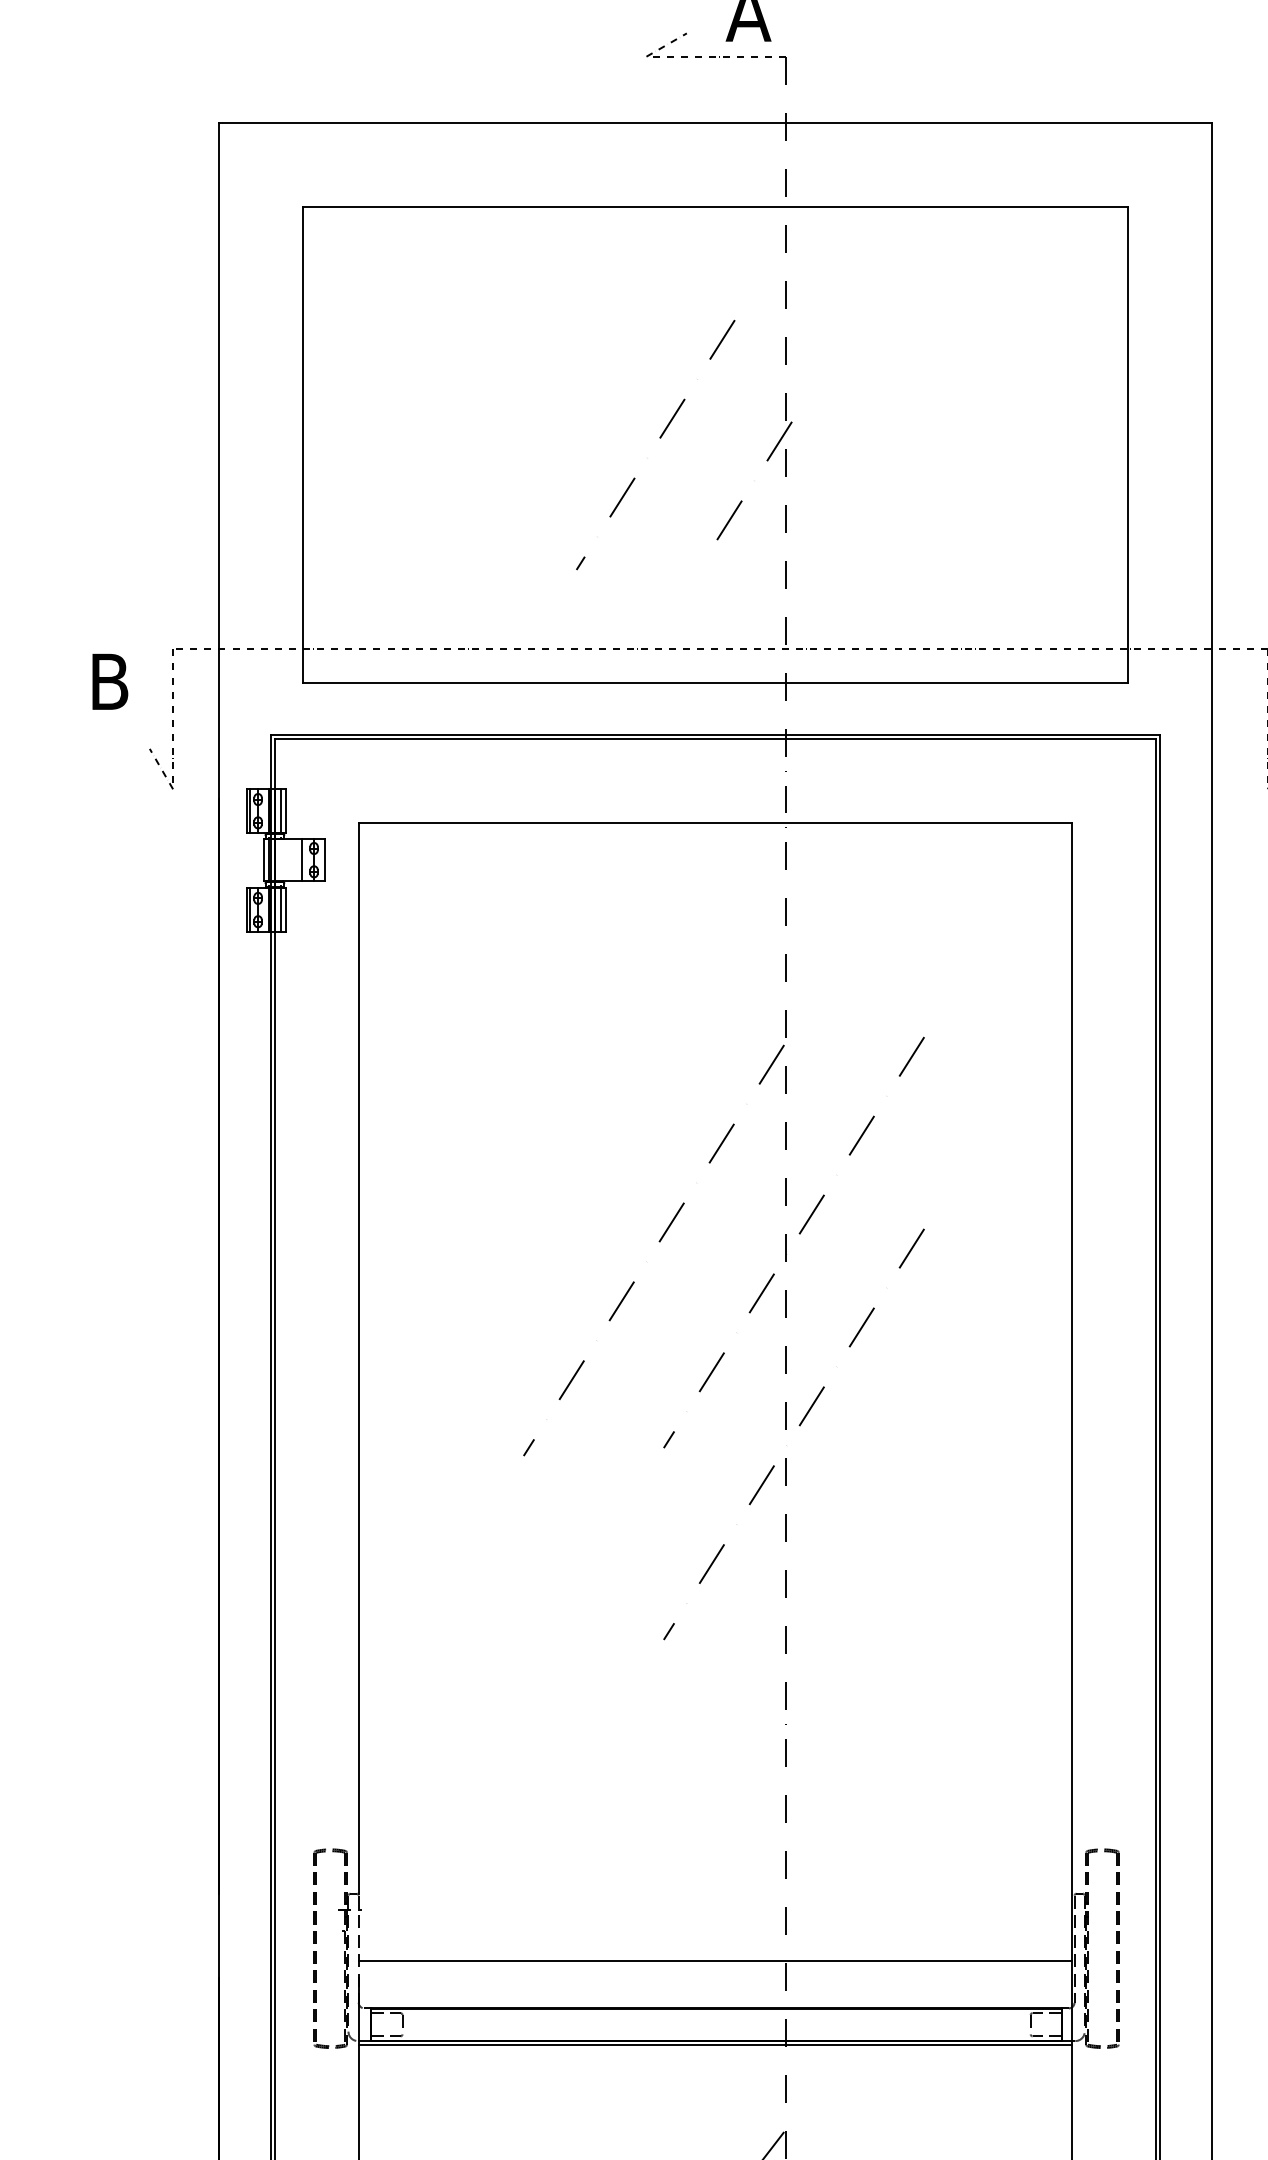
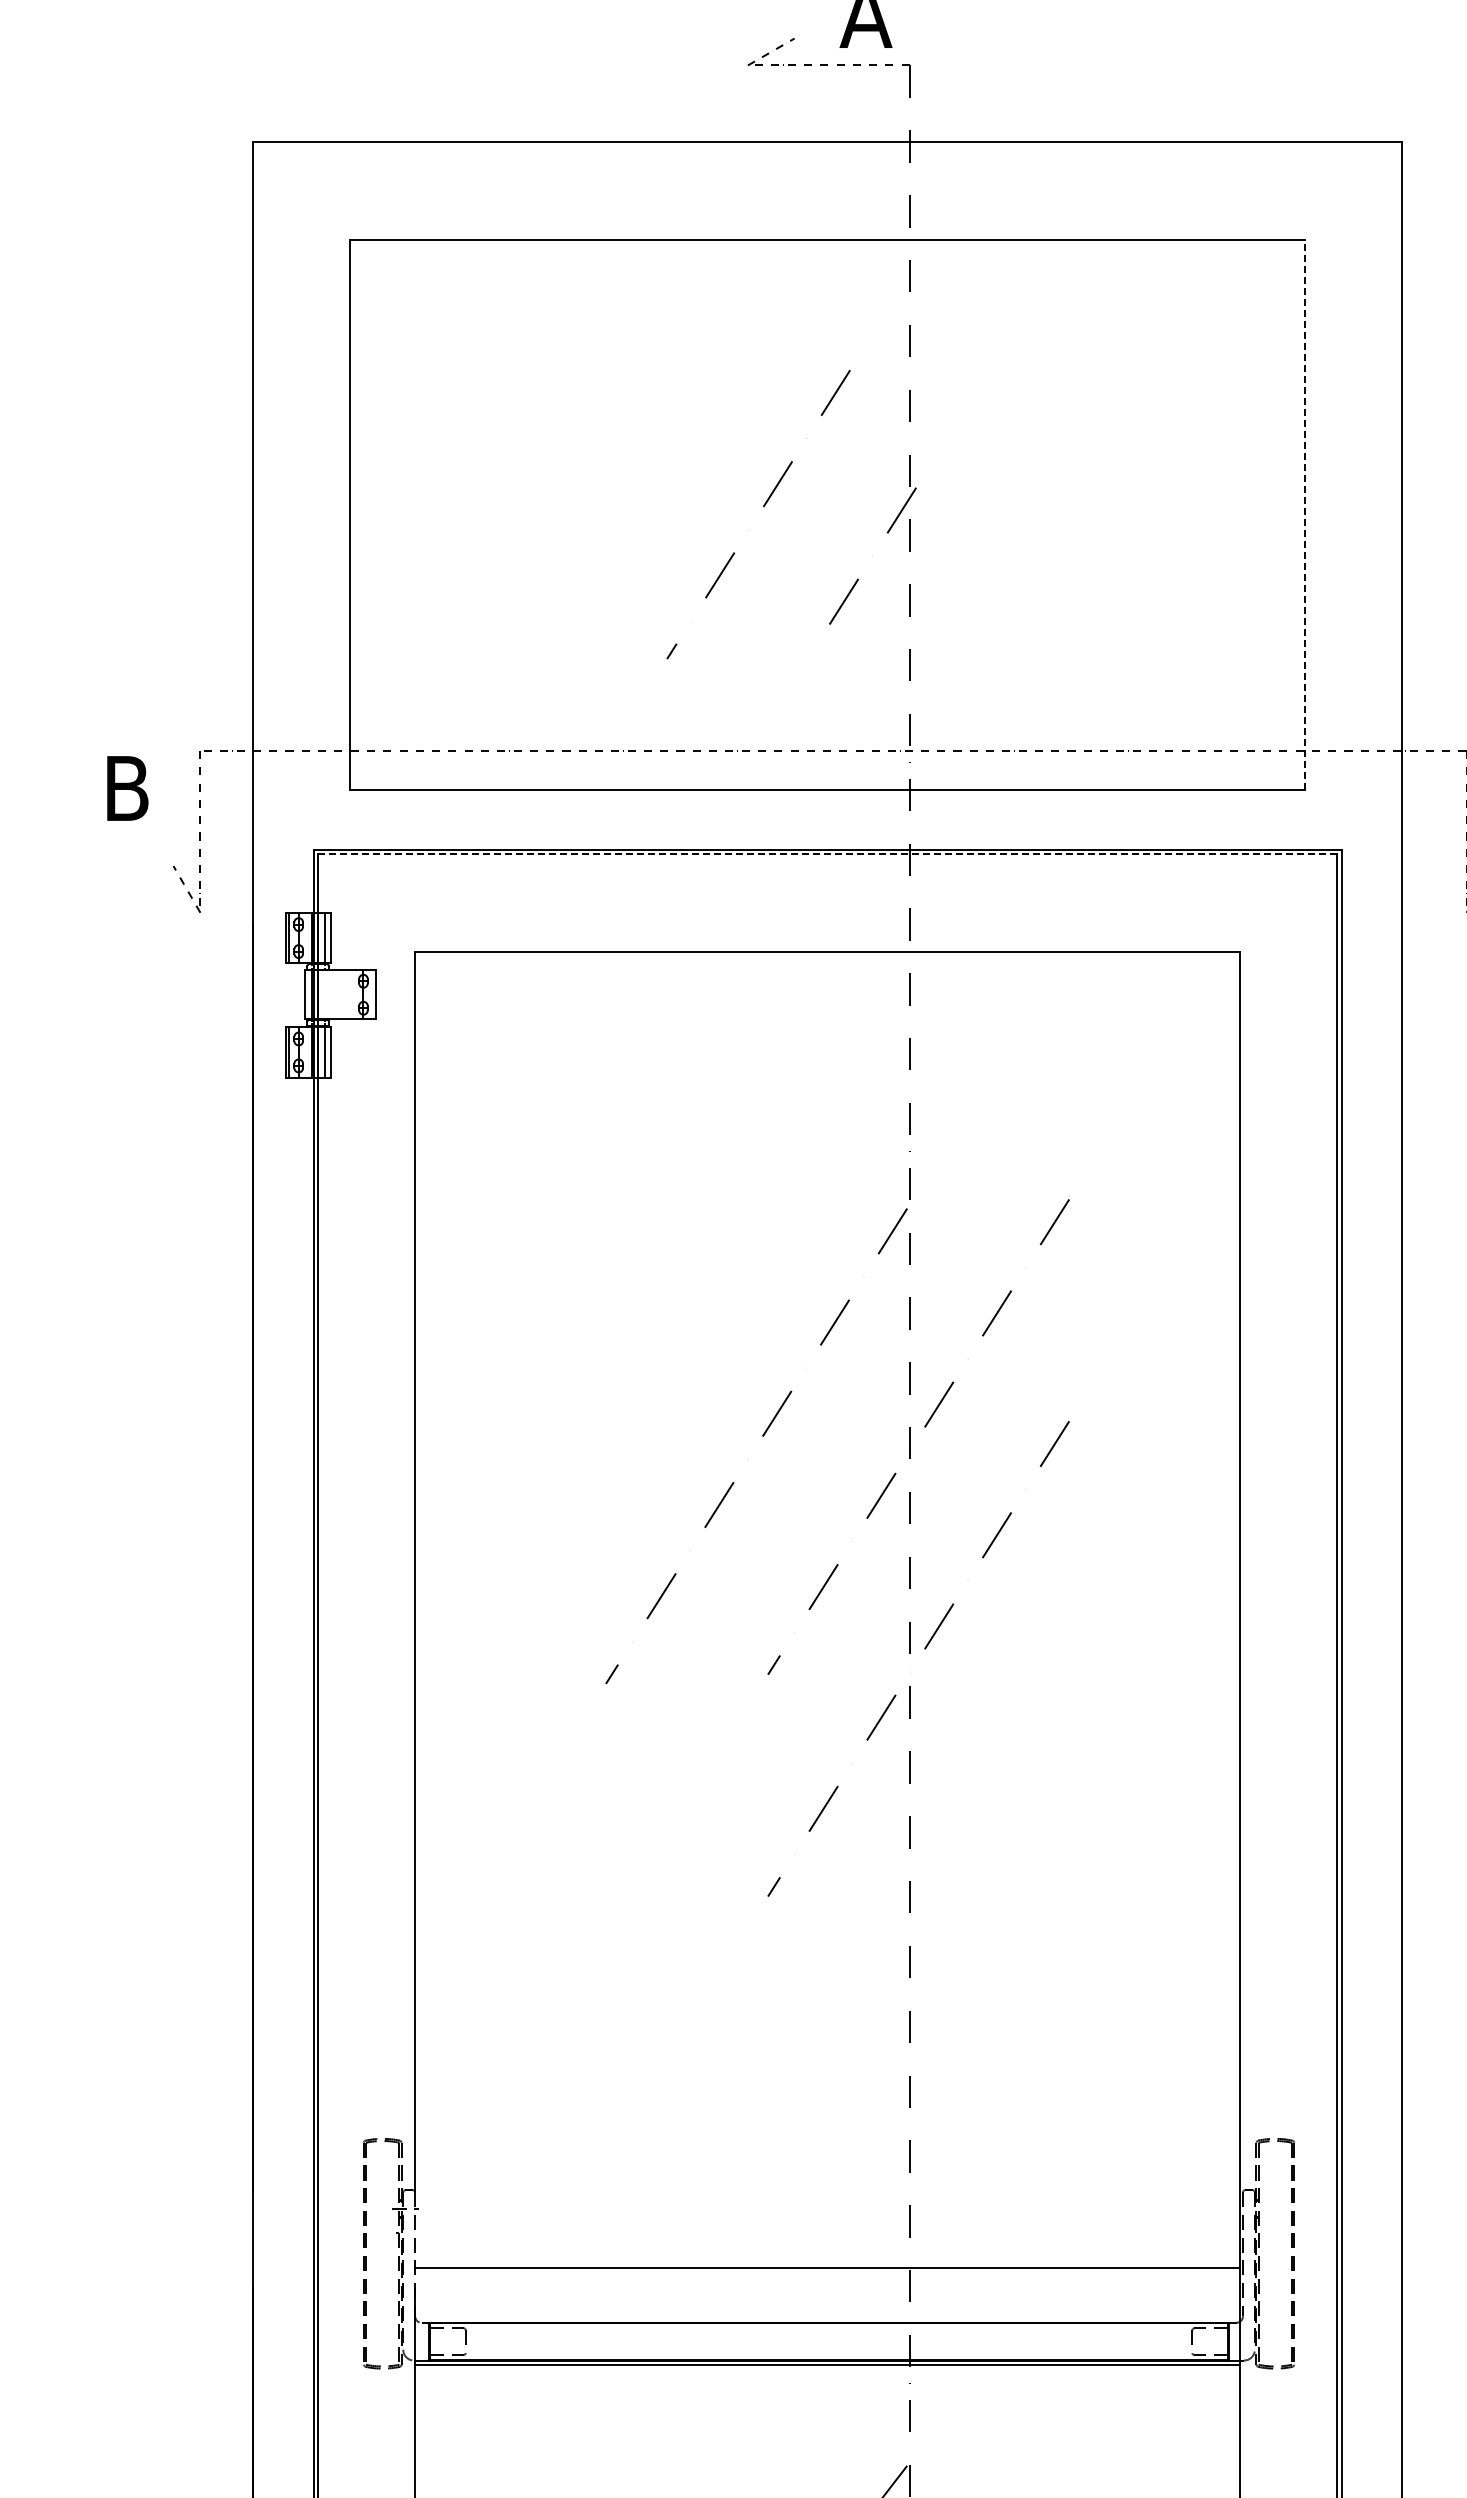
line: (1128, 444) -> (1305, 514), solid -> dashed
line: (715, 738) -> (827, 854), solid -> dashed
line: (301, 859) -> (349, 994), removed

